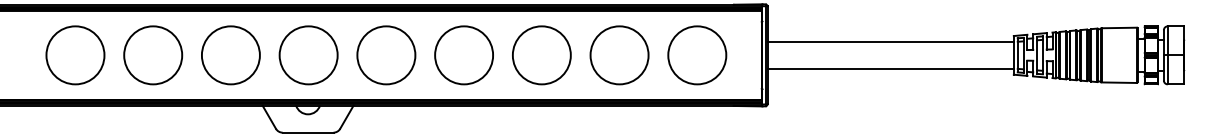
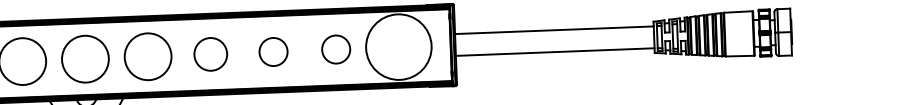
circle: (463, 55) -> (210, 54), size x0.7
circle: (541, 55) -> (273, 52), size x0.6
circle: (619, 55) -> (336, 49), size x0.6
circle: (697, 55) -> (399, 47), size x1.4

